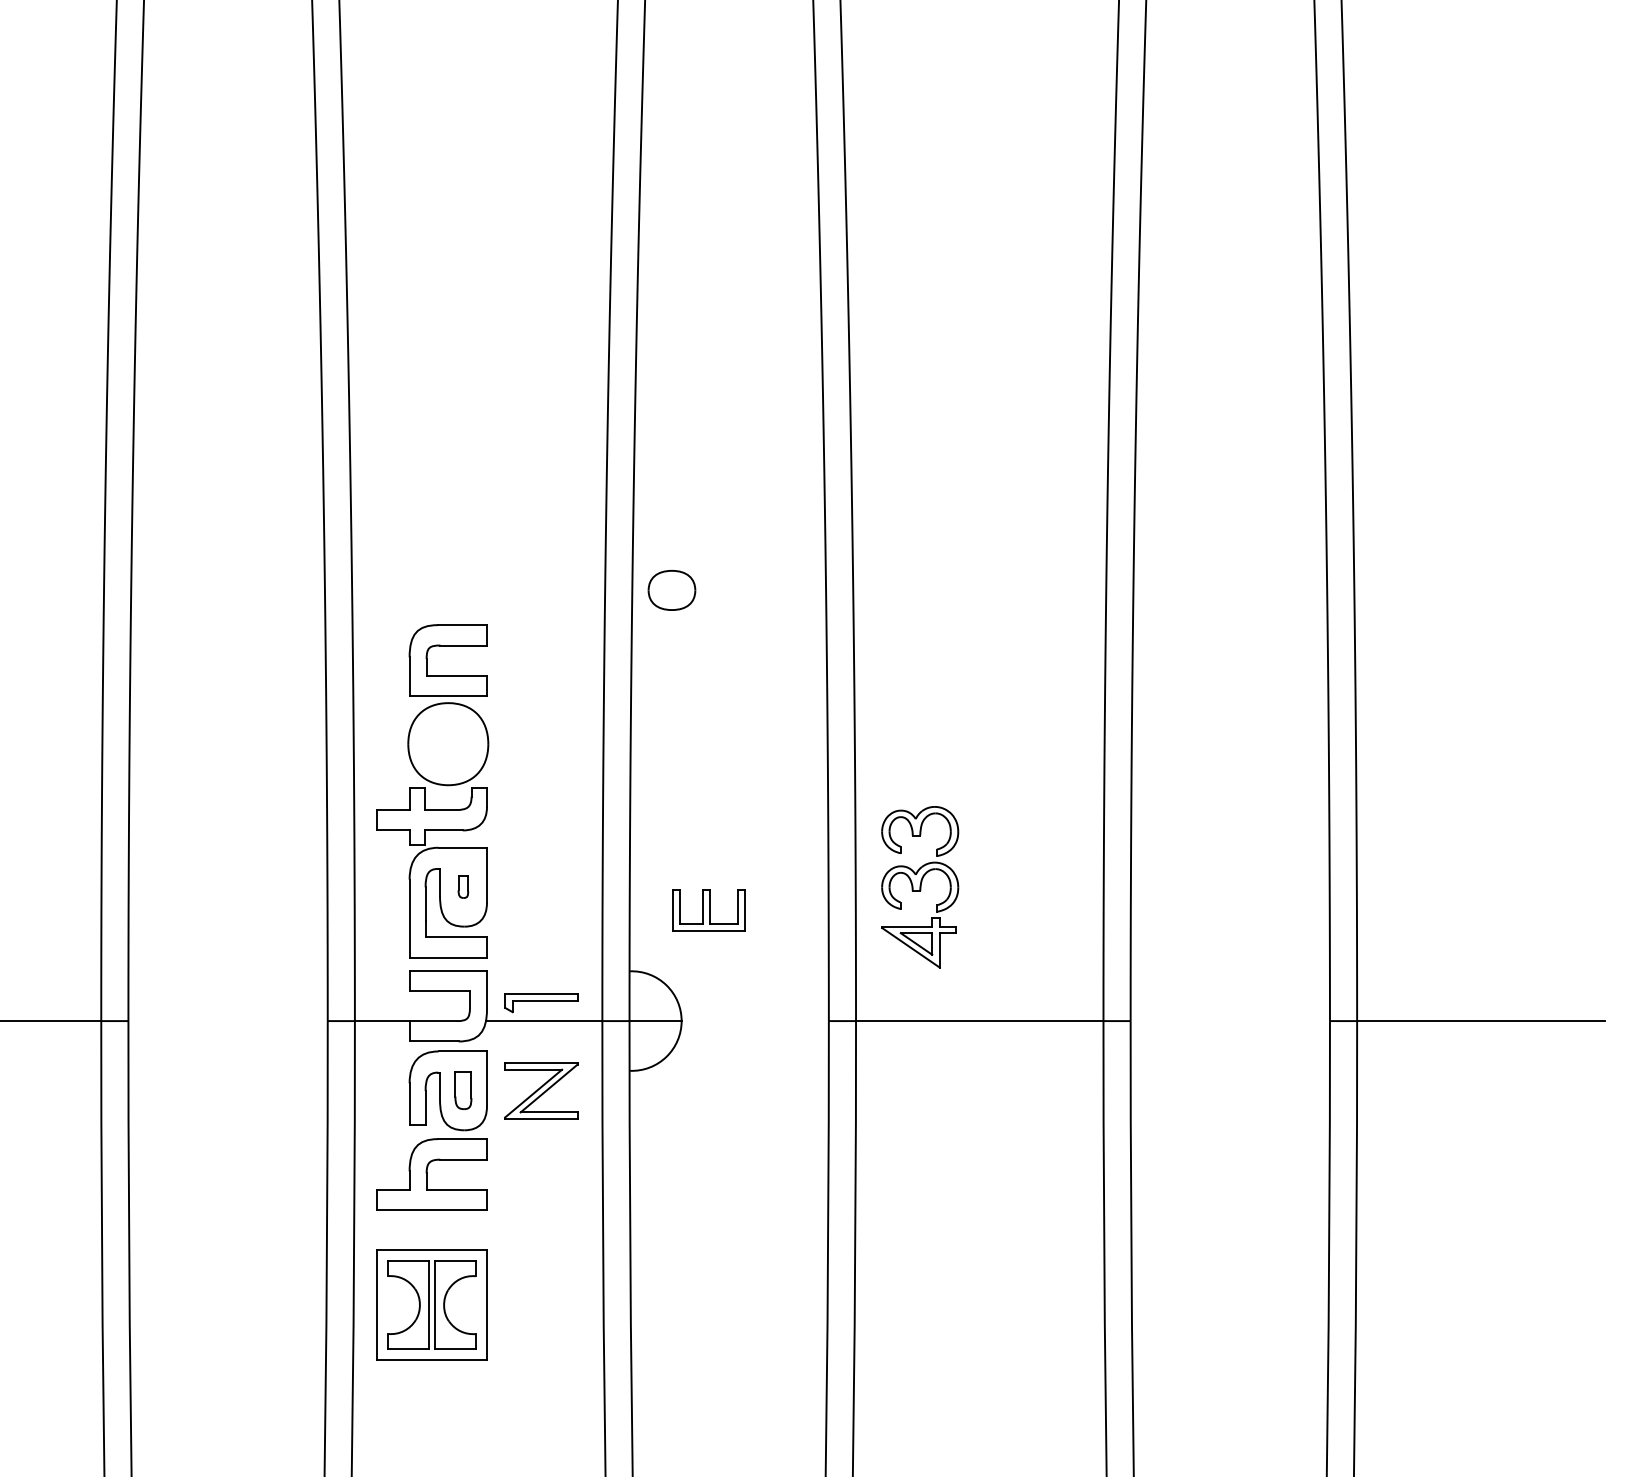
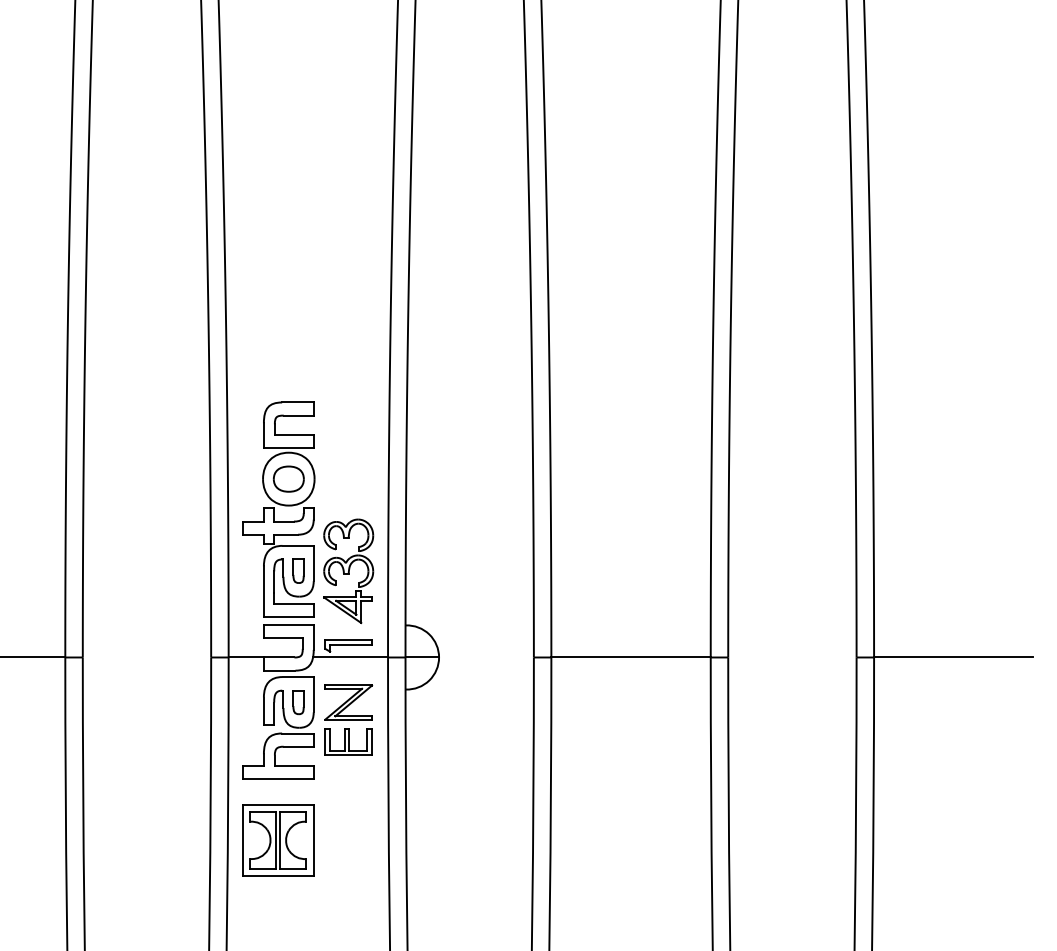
part: (671, 589) -> (288, 478), moved
part: (463, 886) -> (298, 570), size x1.67
part: (919, 887) -> (348, 571), moved
part: (708, 909) -> (348, 741), moved

